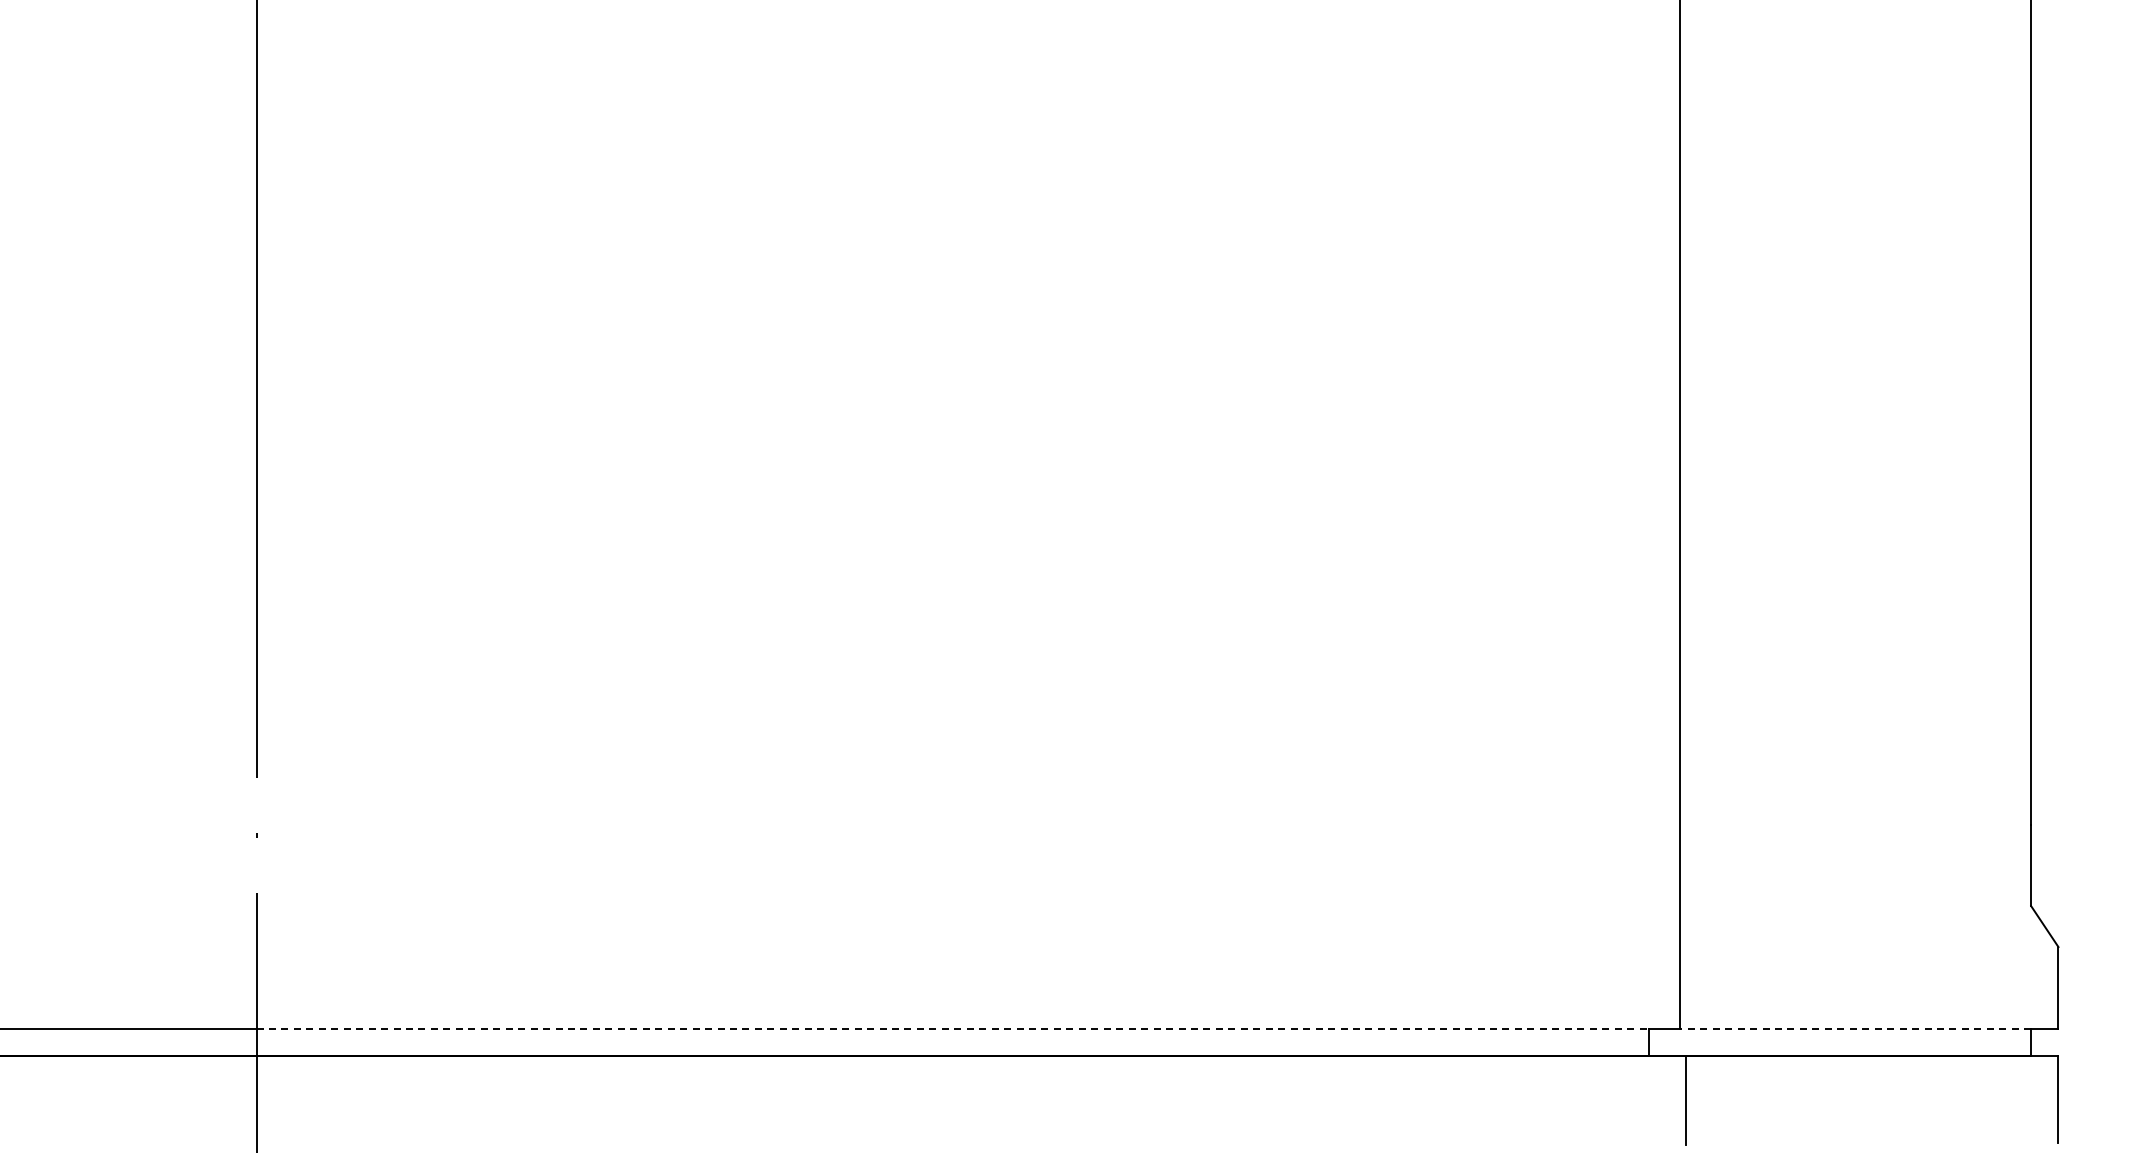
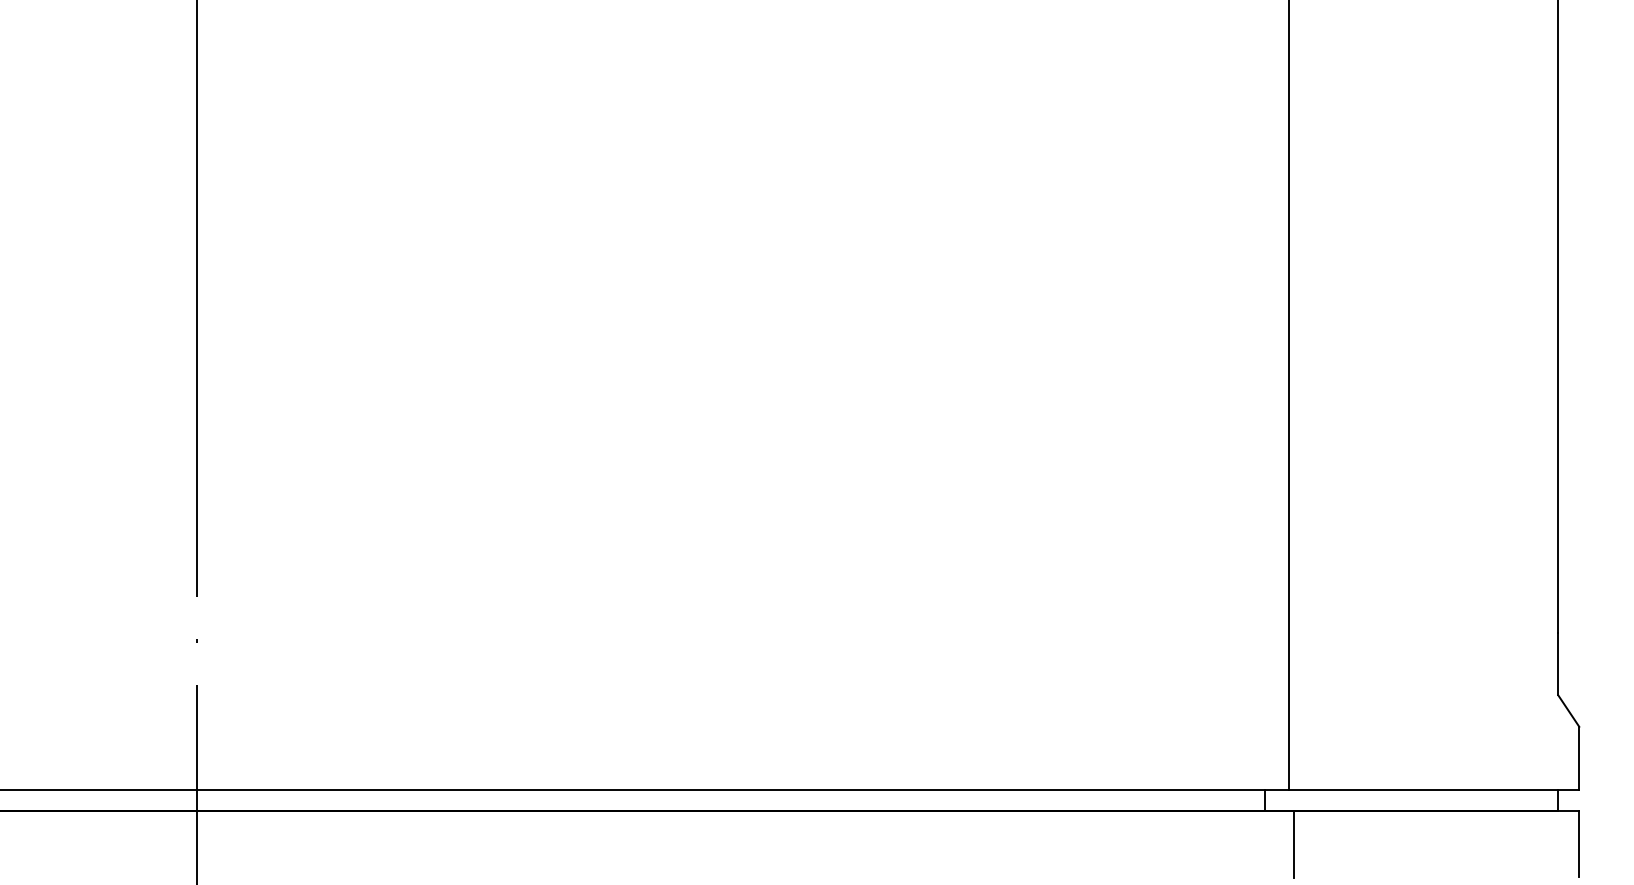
line: (953, 1028) -> (731, 789), dashed -> solid
line: (1855, 1028) -> (1423, 789), dashed -> solid

